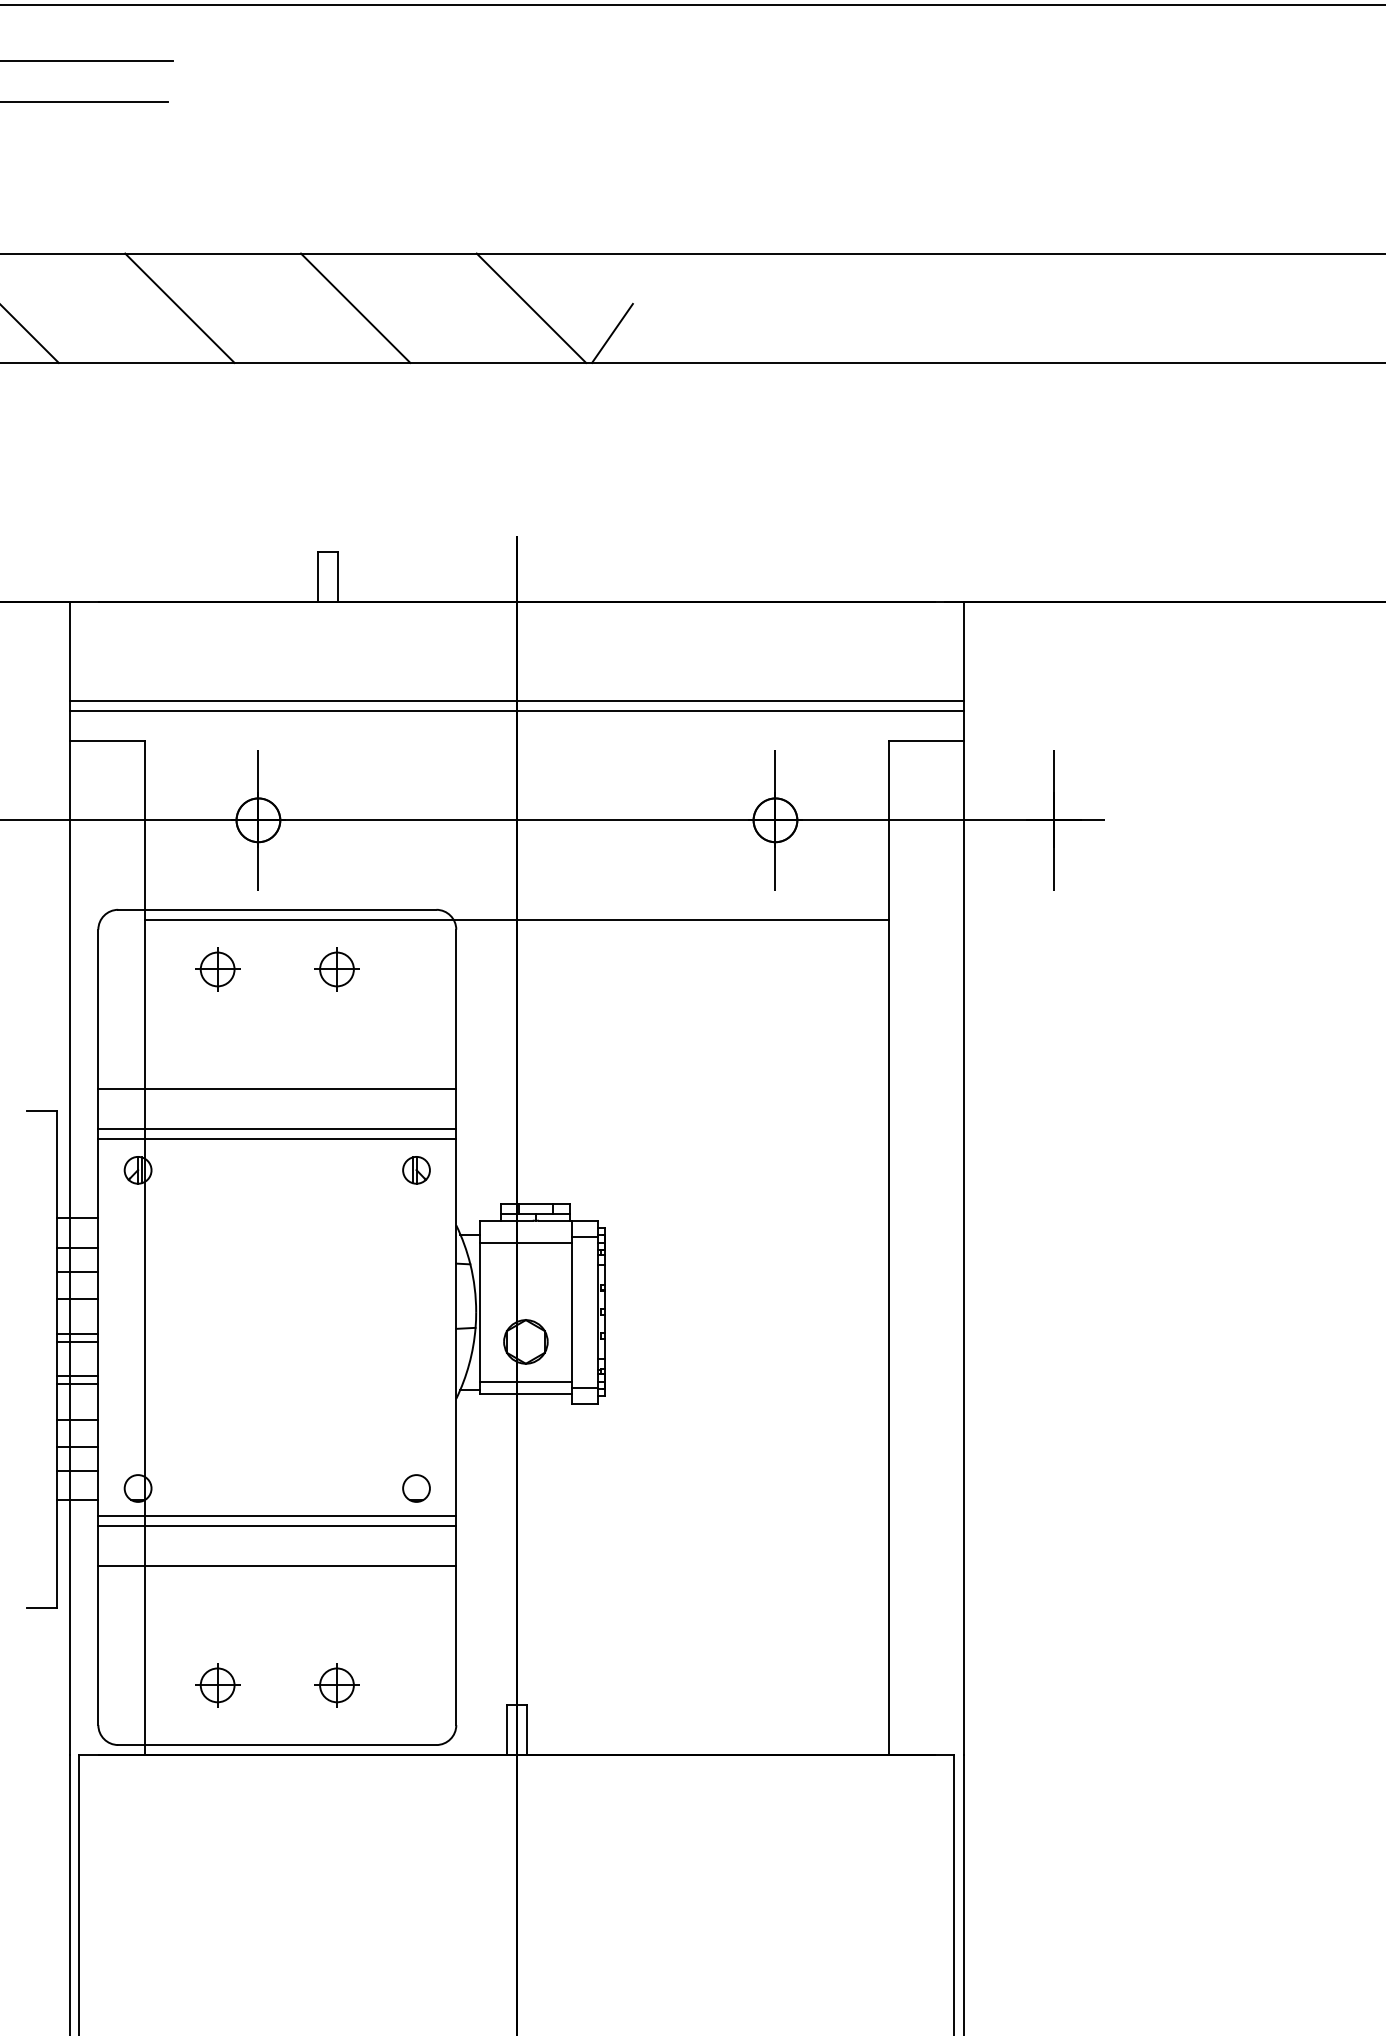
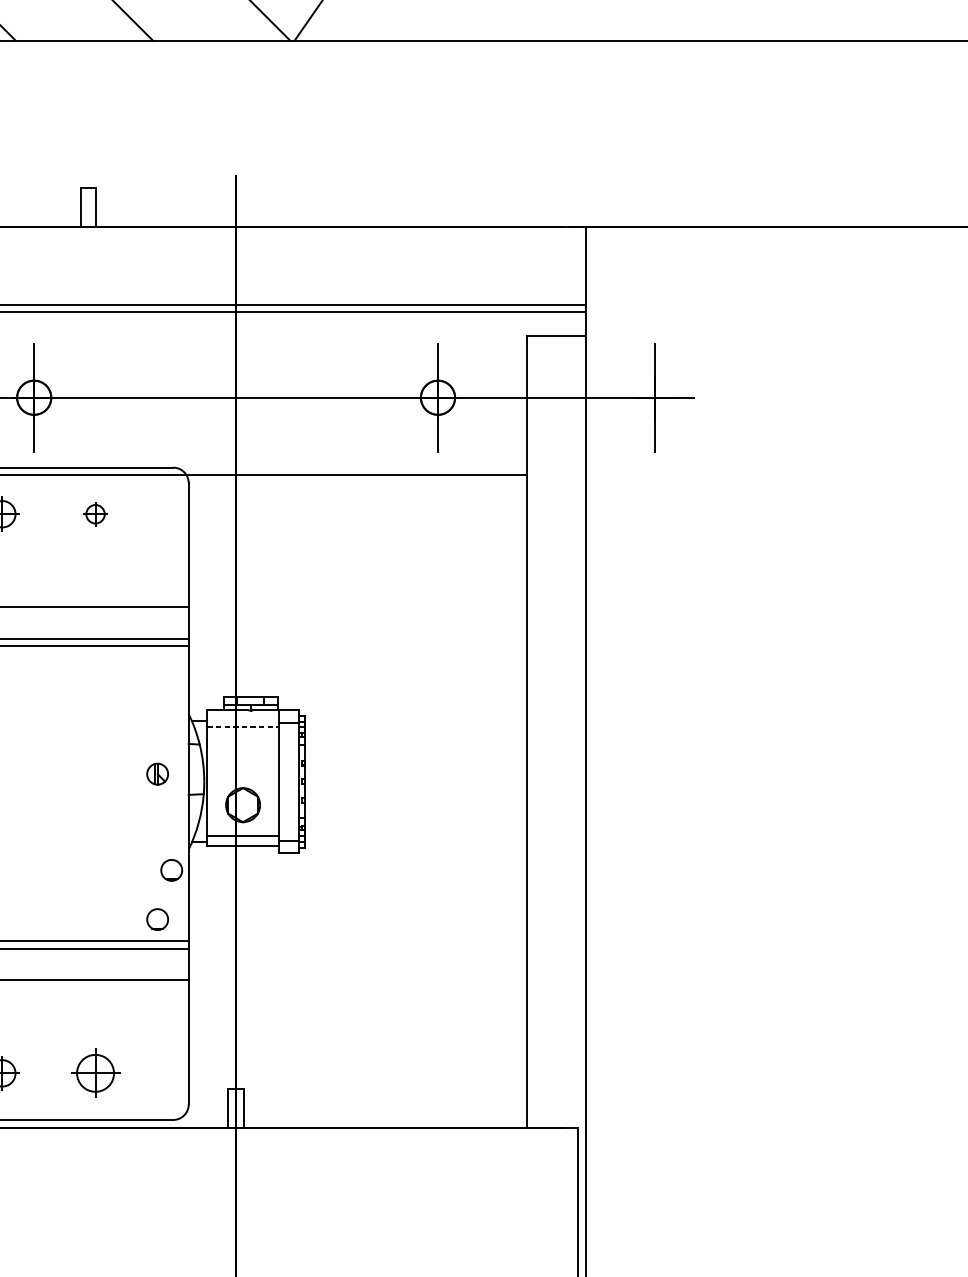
part: (336, 969) -> (95, 514), size x0.7
part: (416, 1170) -> (157, 774), moved
line: (525, 1242) -> (242, 727), solid -> dashed
circle: (434, 1425) -> (171, 870), added
part: (336, 1685) -> (95, 1073), size x1.4

